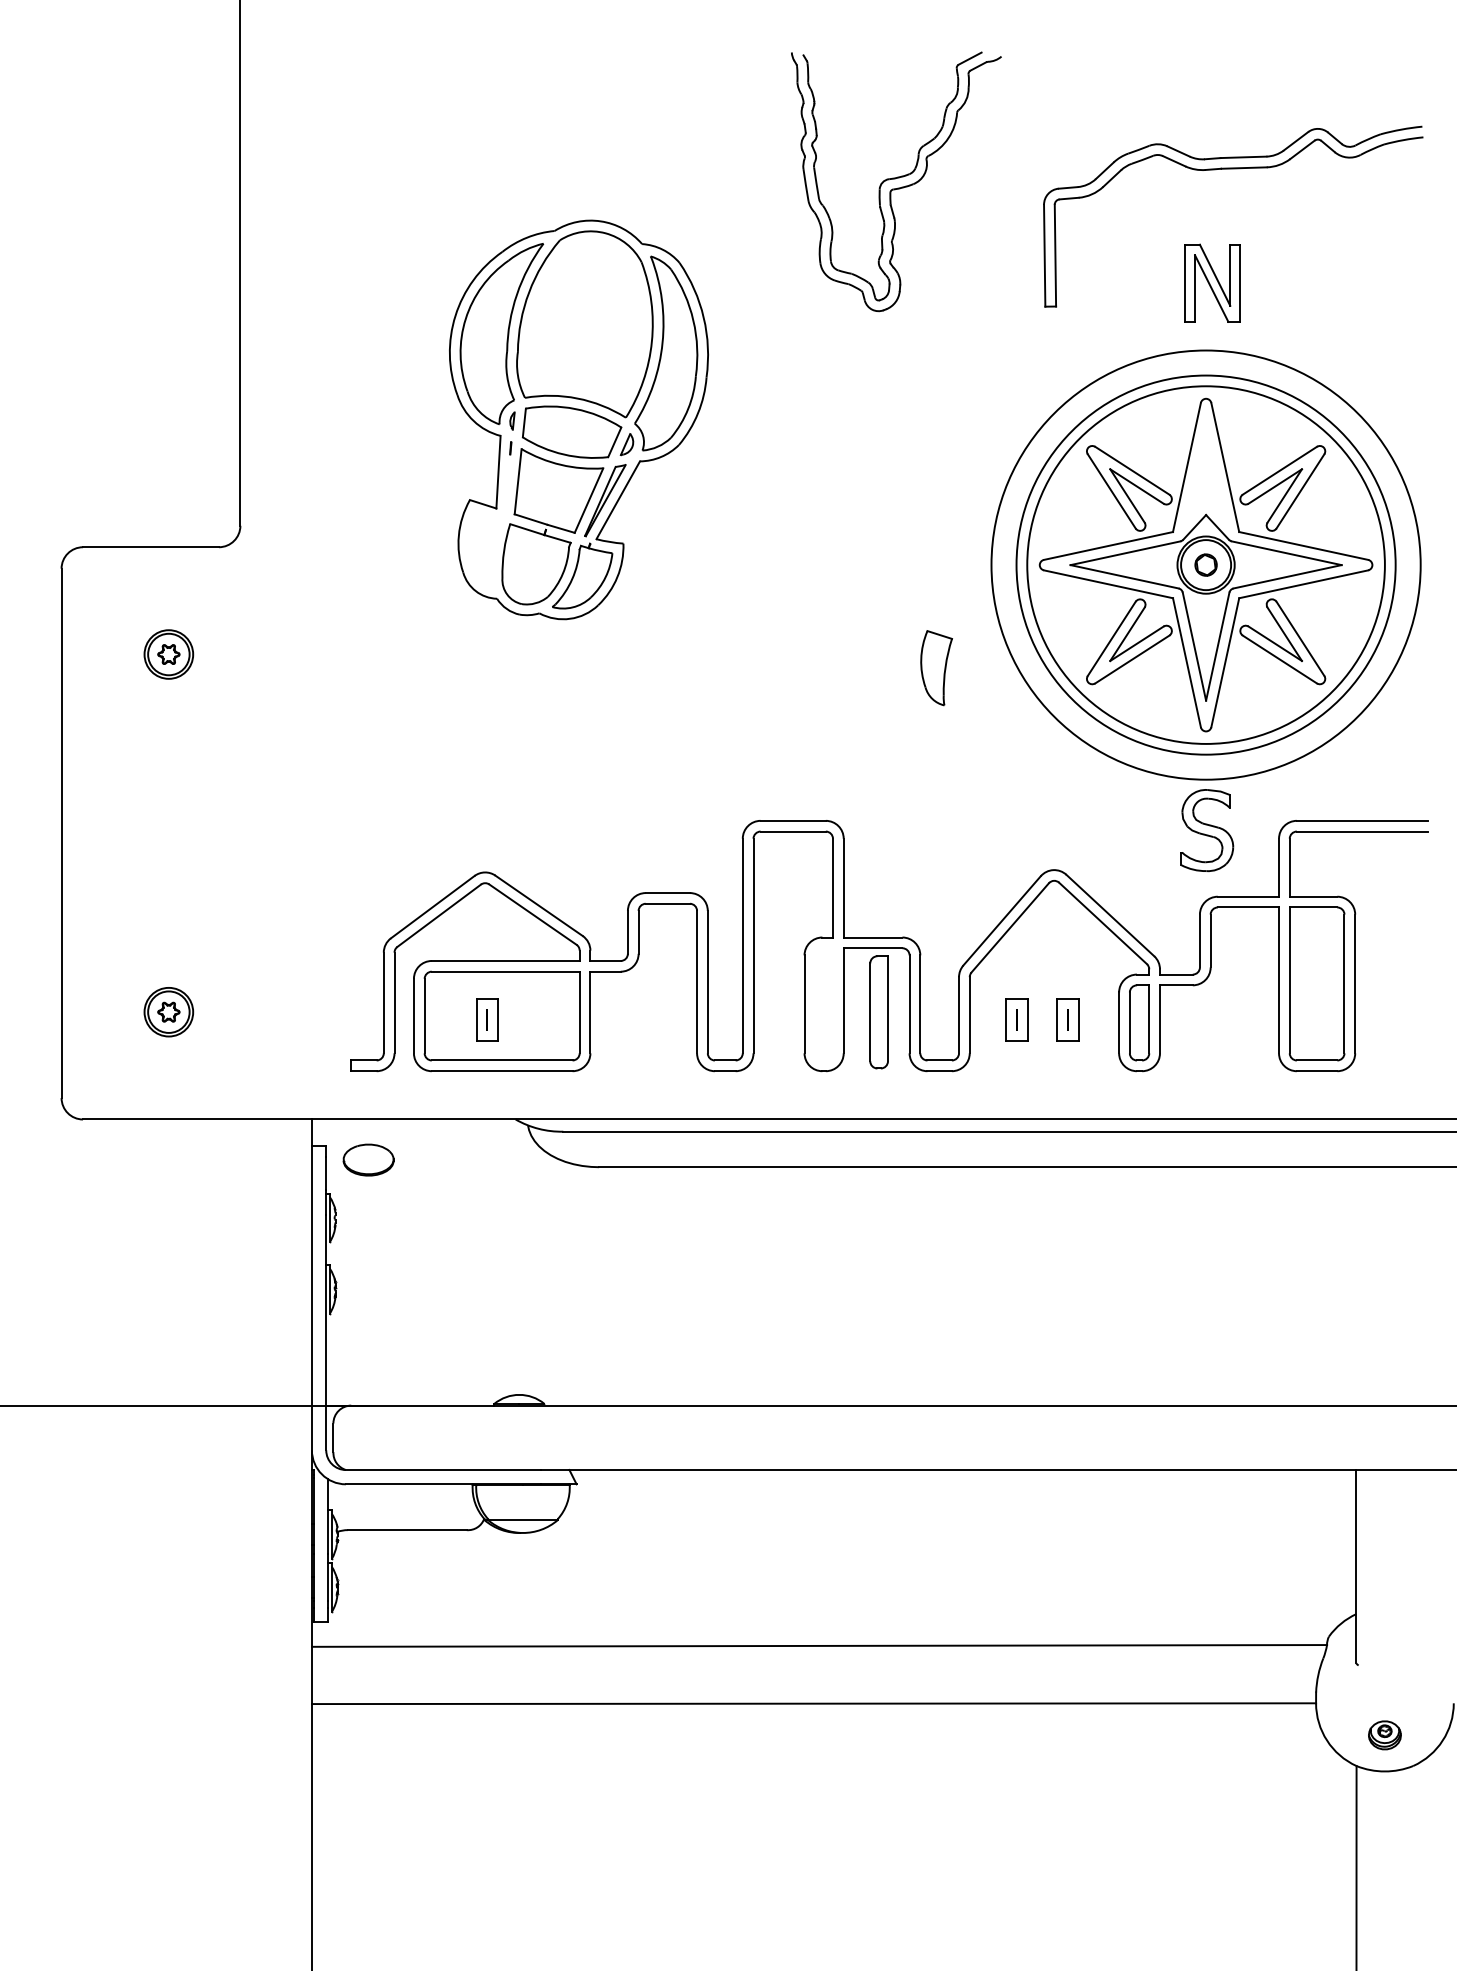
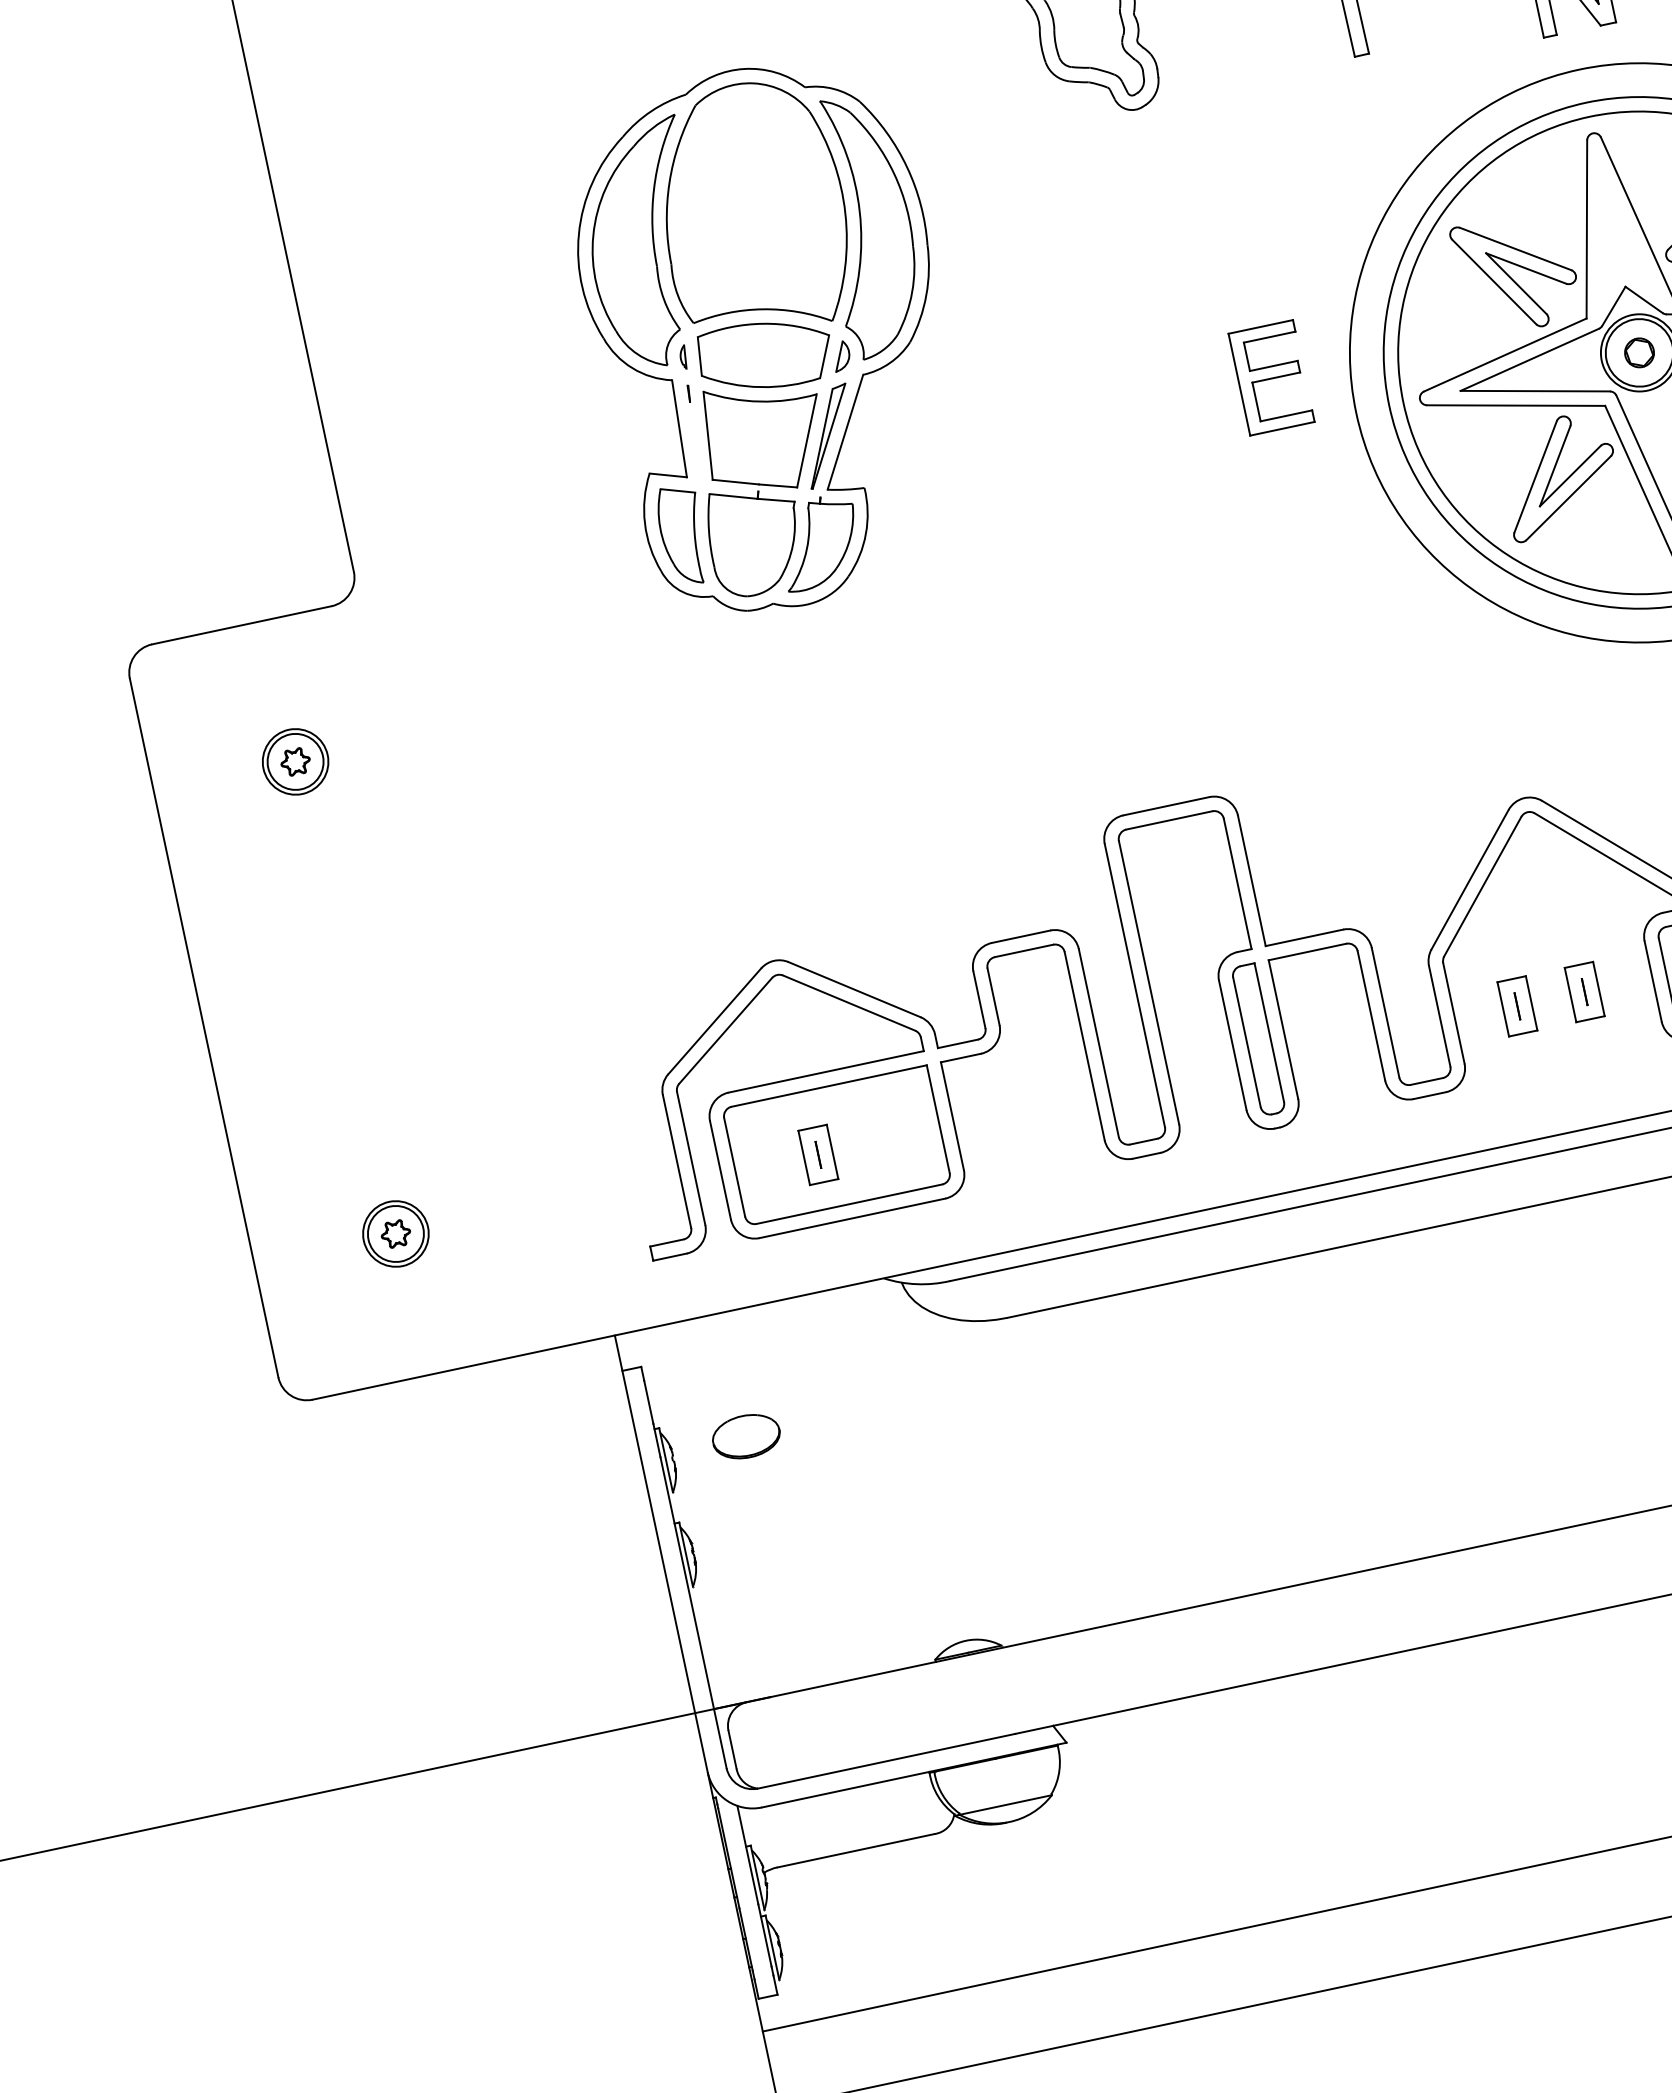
part: (935, 526) -> (1271, 377), added
part: (936, 668) -> (682, 536), moved
part: (878, 1012) -> (1257, 1040), moved
part: (368, 1159) -> (745, 1435), moved

